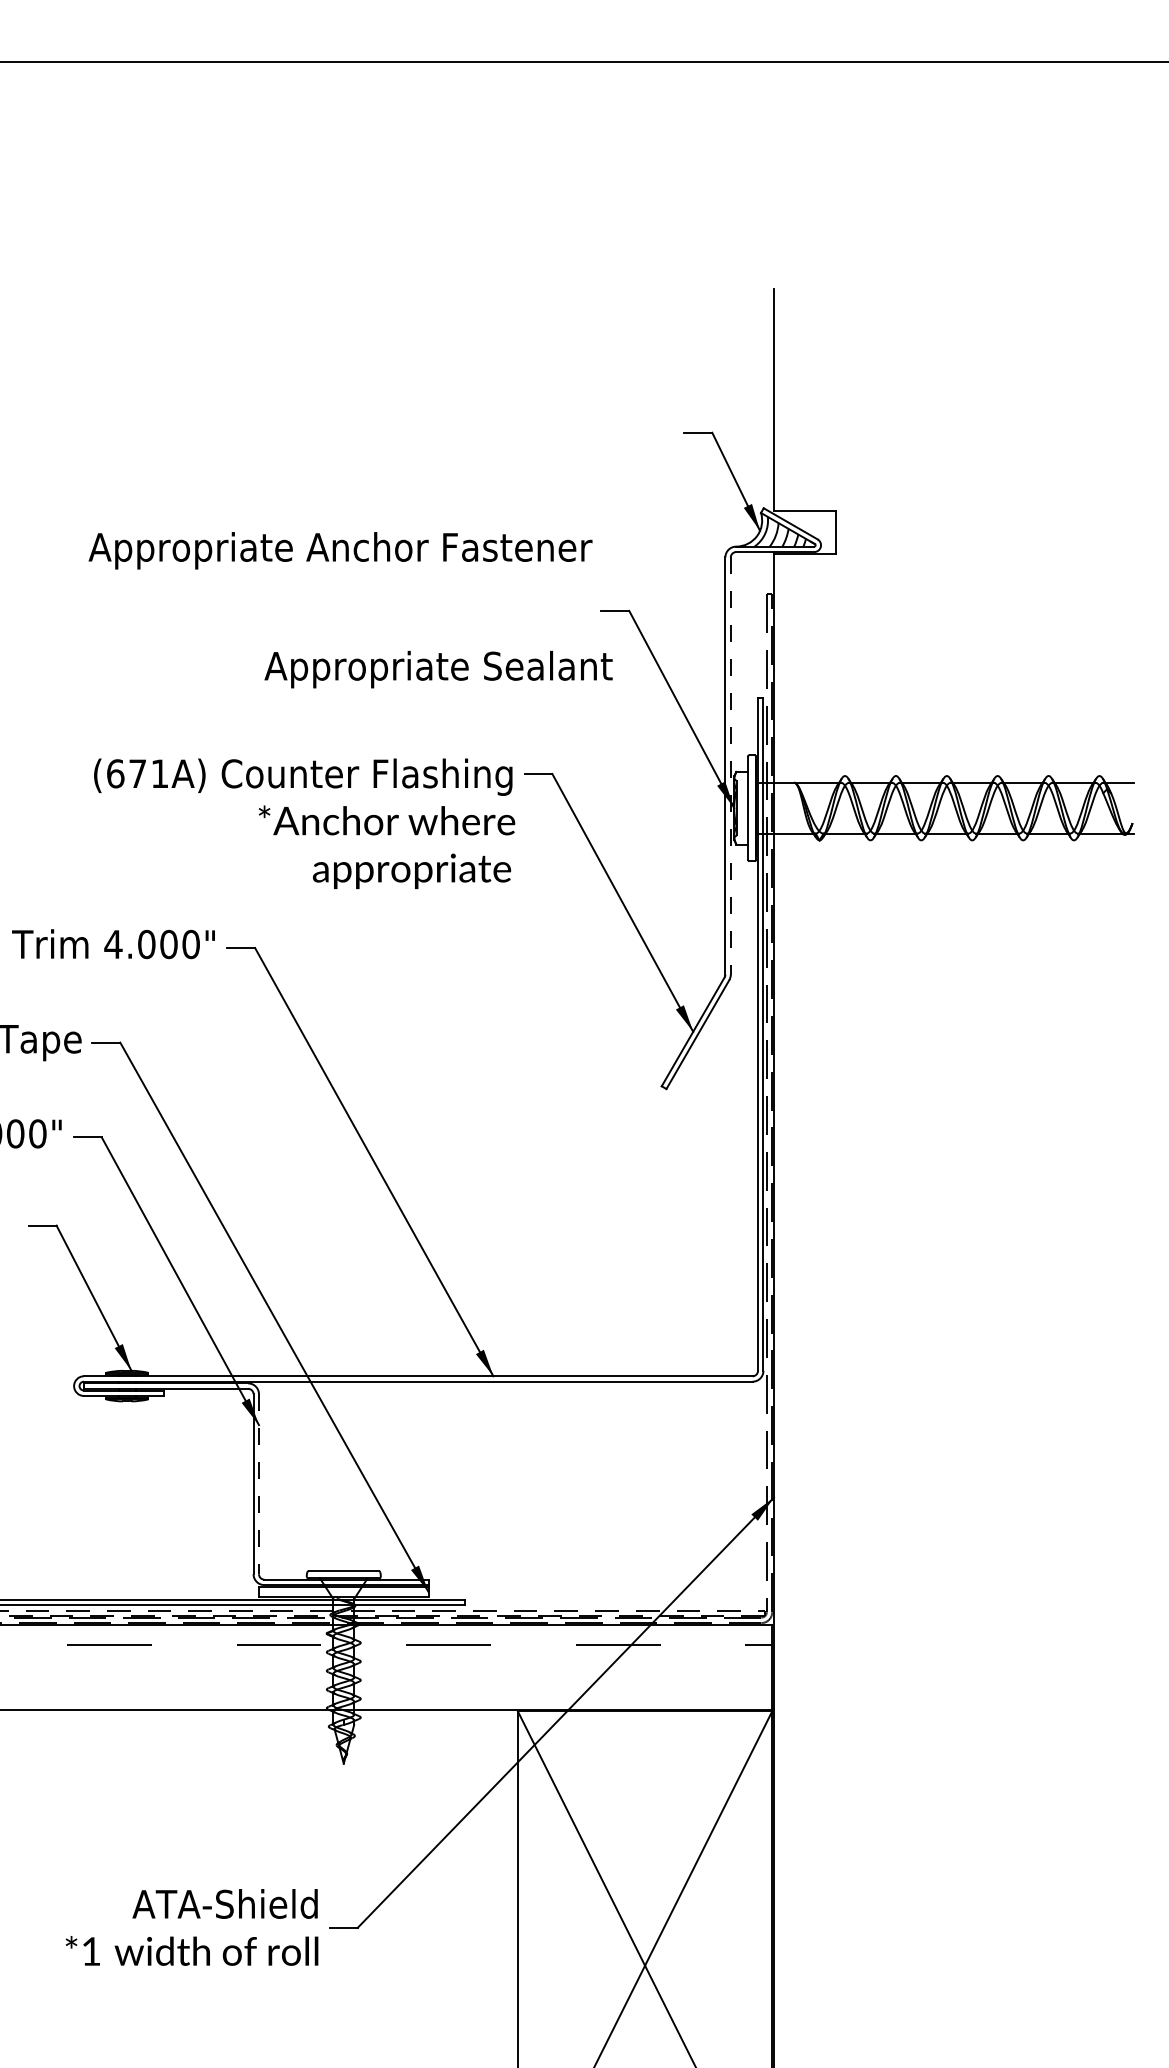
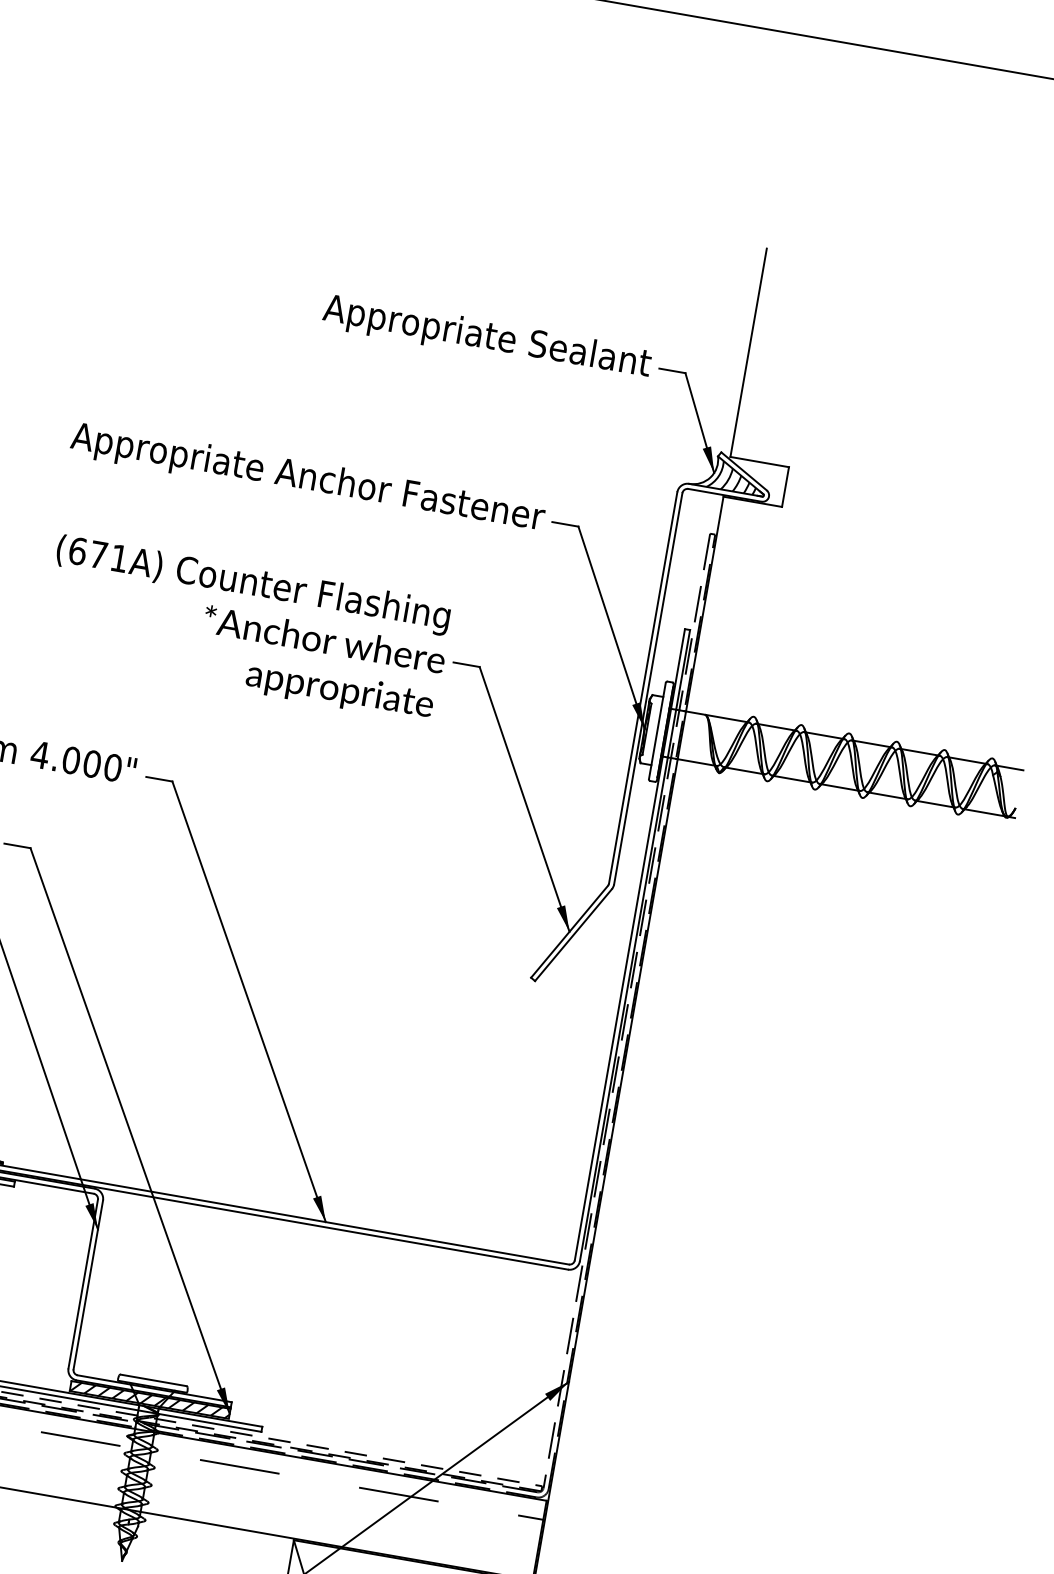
text: (340, 550) -> (307, 478), moved
text: (438, 669) -> (486, 338), moved
line: (730, 766) -> (647, 689), dashed -> solid
text: (304, 823) -> (246, 628), moved
line: (258, 1484) -> (87, 1285), dashed -> solid
hatch: (343, 1591) -> (150, 1399), added

